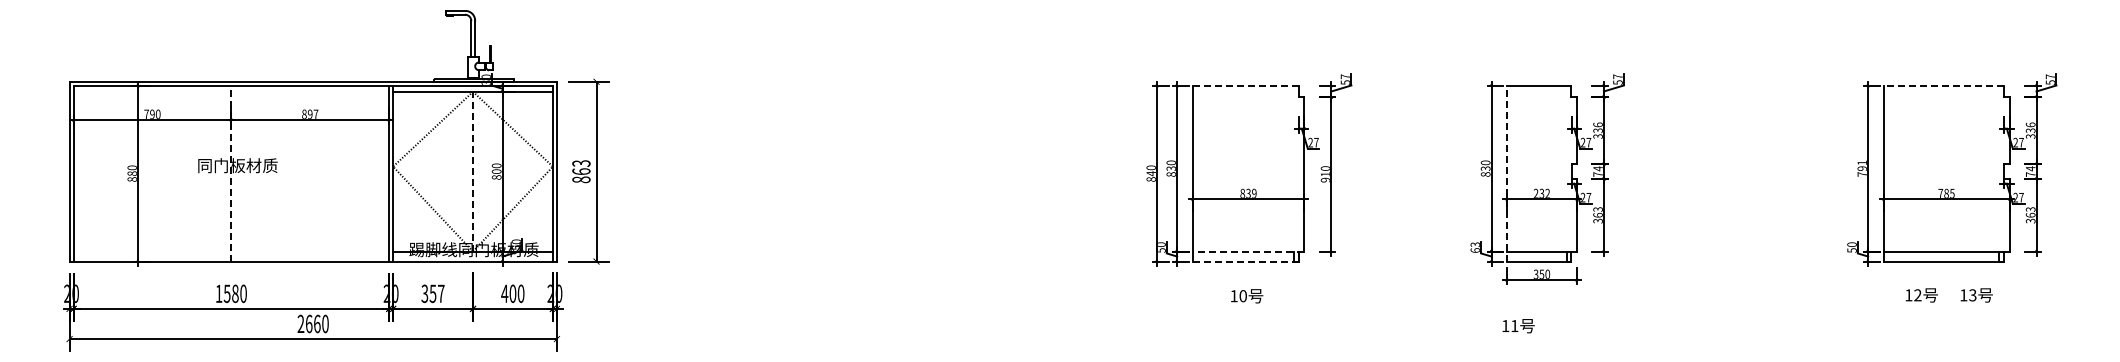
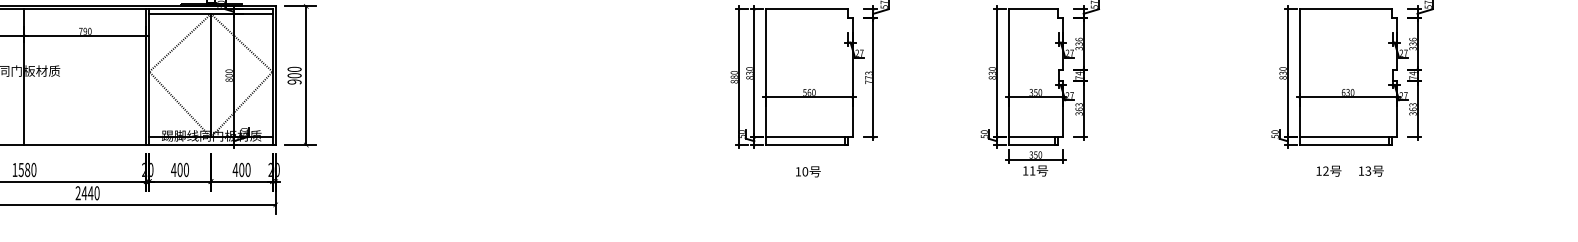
line: (1245, 85) -> (807, 9), dashed -> solid
line: (1943, 85) -> (1345, 9), dashed -> solid
text: (310, 113) -> (85, 30), 897 -> 790
text: (1861, 168) -> (1282, 73), 791 -> 830
line: (473, 171) -> (211, 75), dashed -> solid
text: (581, 171) -> (294, 75), 863 -> 900
line: (231, 173) -> (24, 77), dashed -> solid
text: (1150, 173) -> (733, 77), 840 -> 880
line: (1507, 173) -> (1009, 77), dashed -> solid
text: (1324, 174) -> (868, 77), 910 -> 773
text: (1248, 192) -> (809, 91), 839 -> 560
text: (1541, 192) -> (1035, 91), 232 -> 350
text: (1946, 192) -> (1348, 91), 785 -> 630
text: (1474, 247) -> (983, 134), 63 -> 50
line: (1248, 251) -> (809, 137), dashed -> solid
line: (1245, 261) -> (807, 145), dashed -> solid
text: (432, 293) -> (179, 169), 357 -> 400
text: (312, 323) -> (87, 192), 2660 -> 2440
text: (1518, 326) -> (1035, 171), moved

